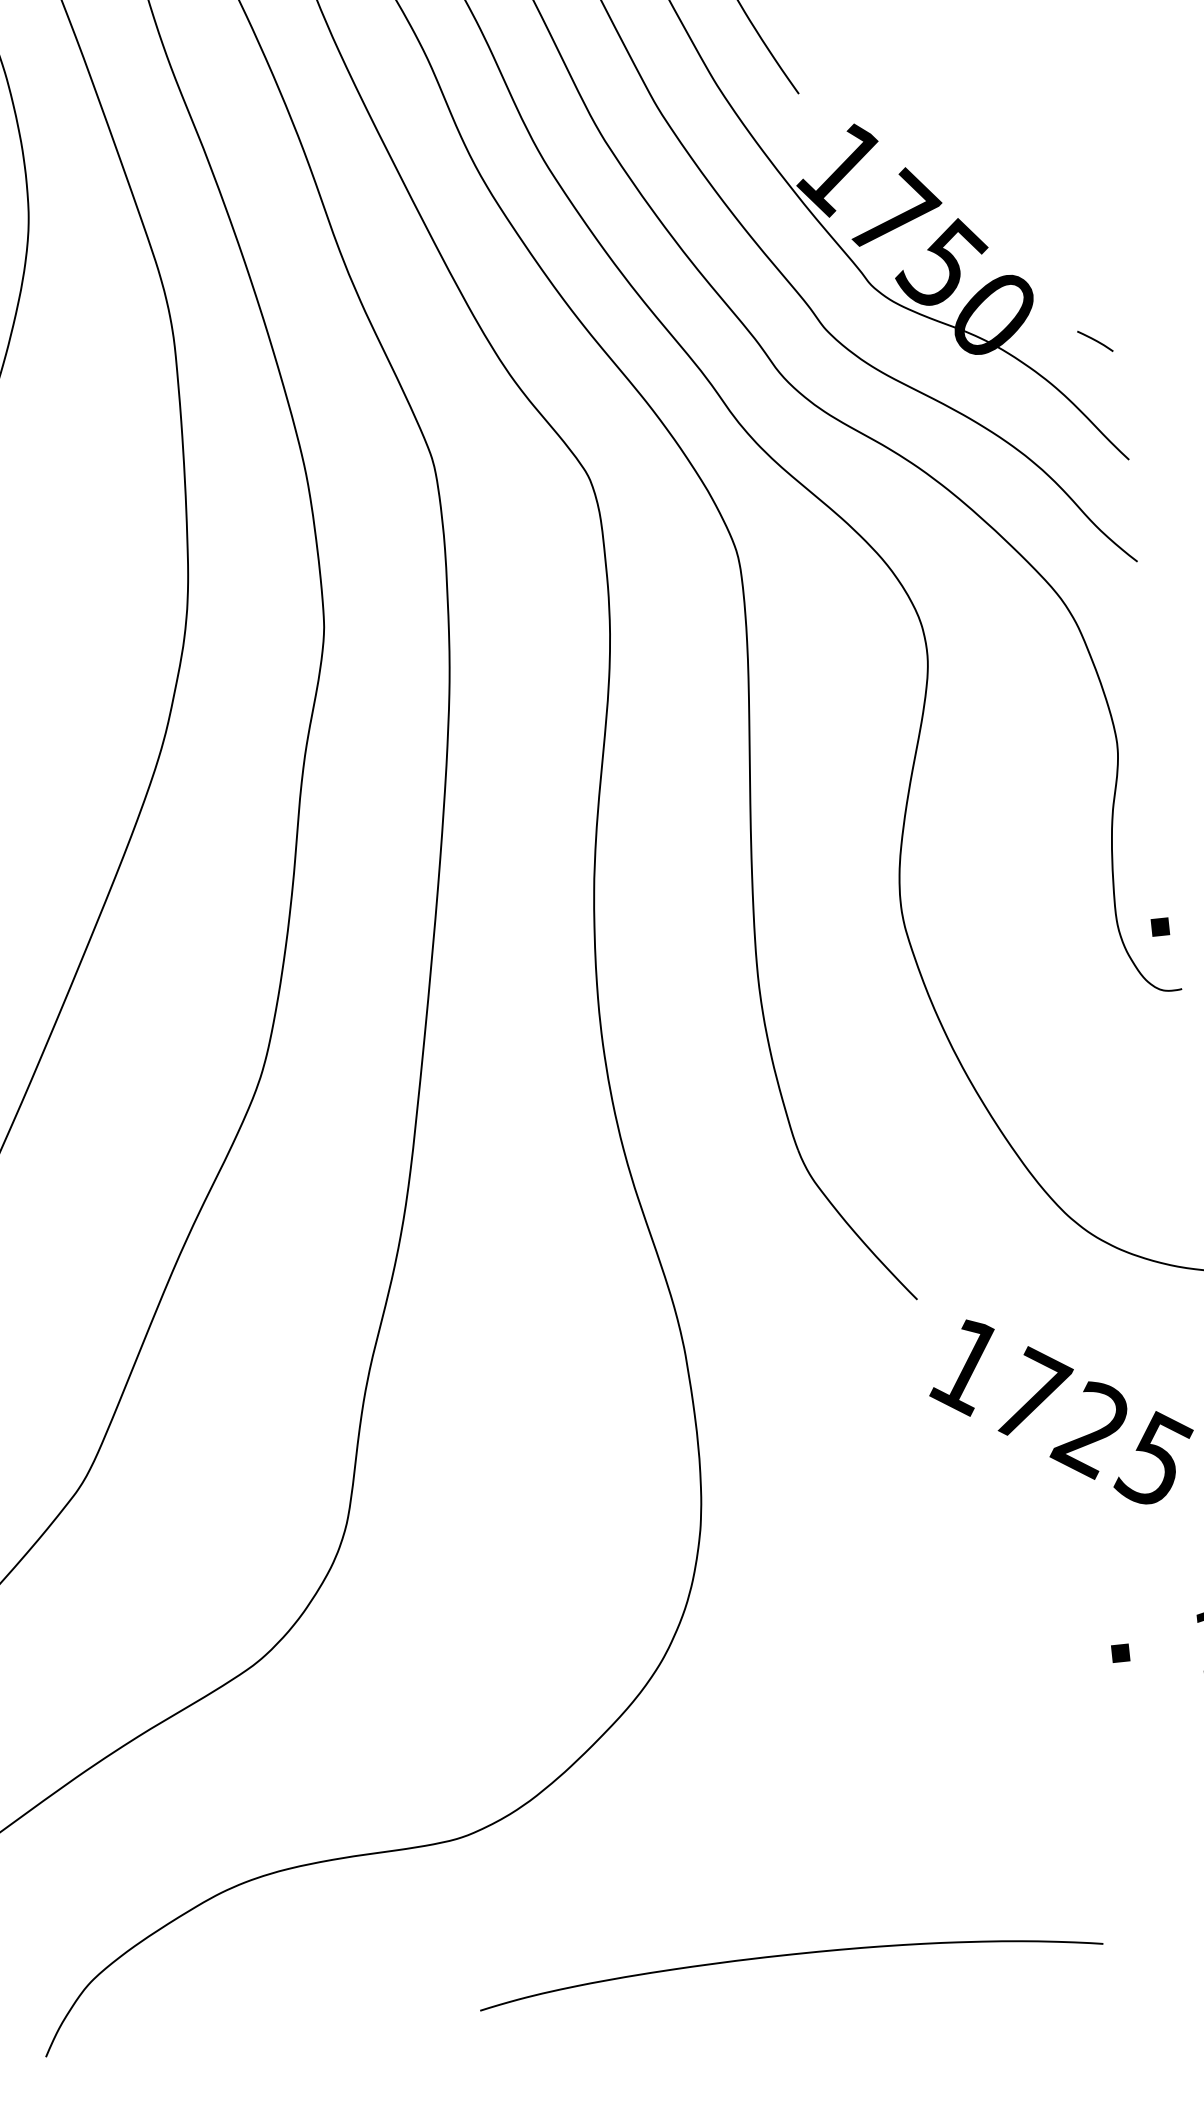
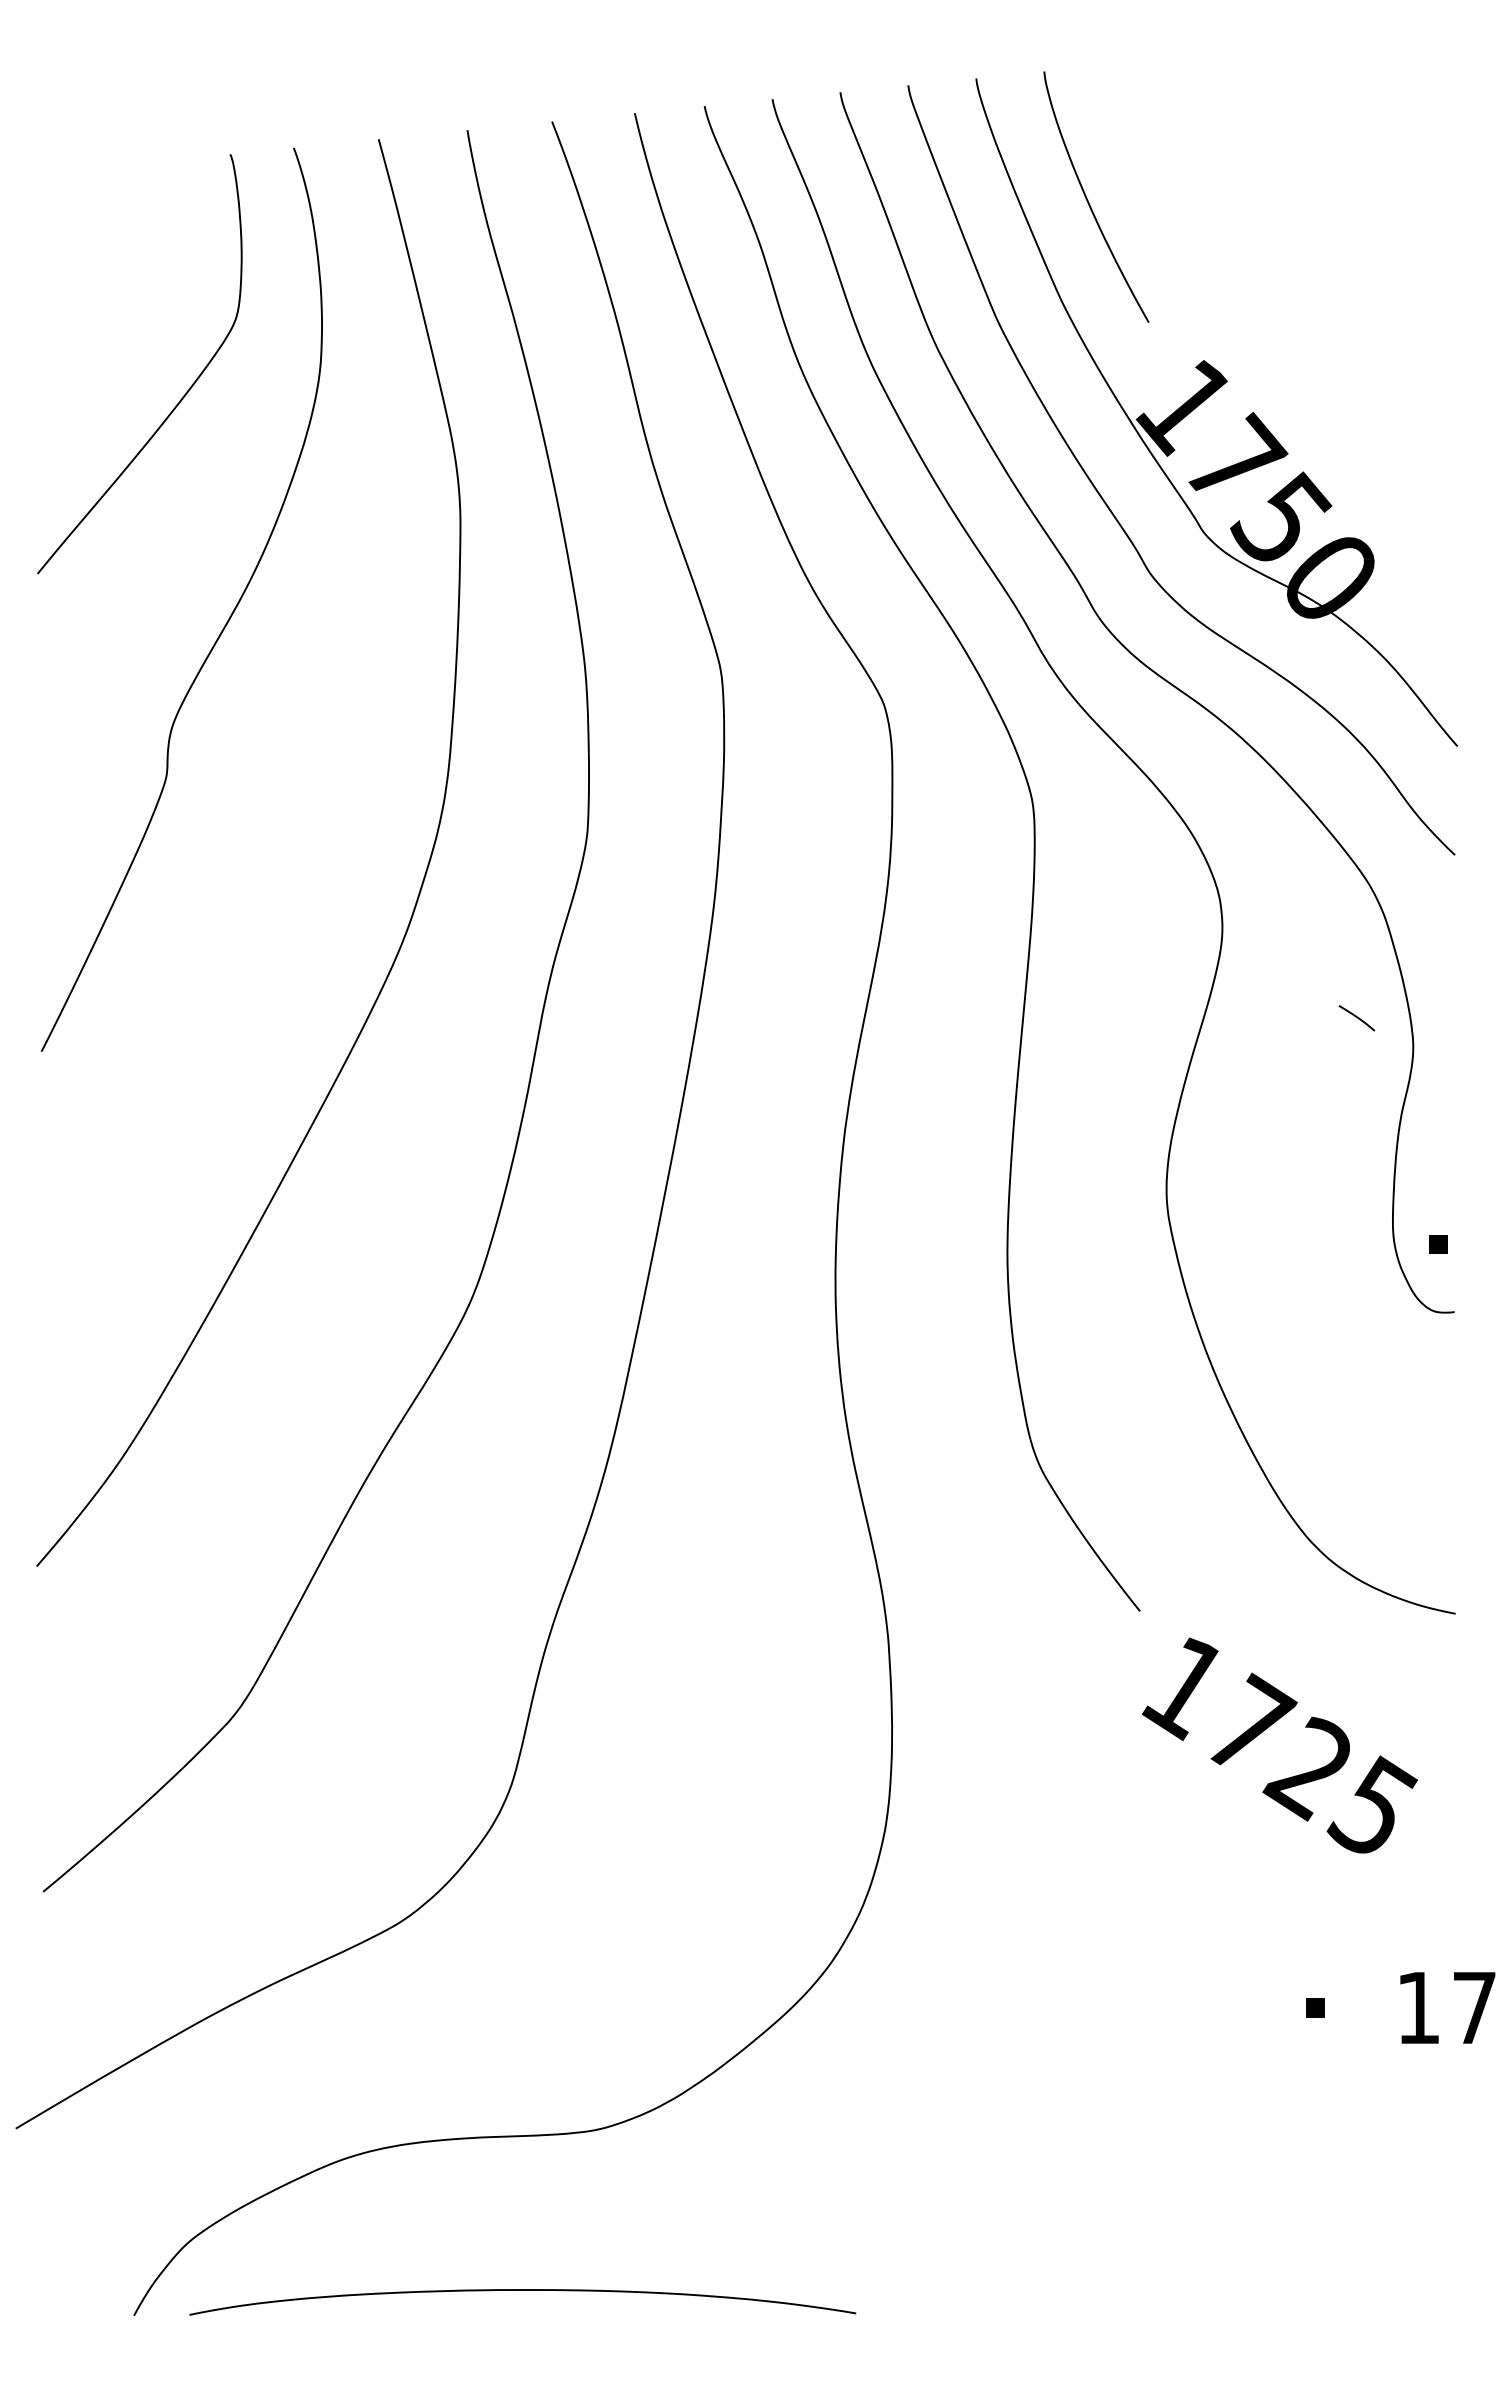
curve: (1094, 340) -> (1356, 1017), moved
curve: (789, 1955) -> (522, 2290), moved

